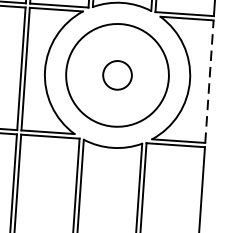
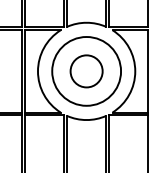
circle: (117, 75) -> (86, 71), size x1.67
line: (209, 80) -> (148, 70), dashed -> solid

